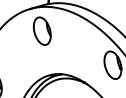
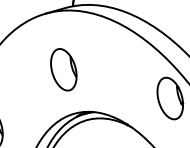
part: (42, 30) -> (64, 68), moved

